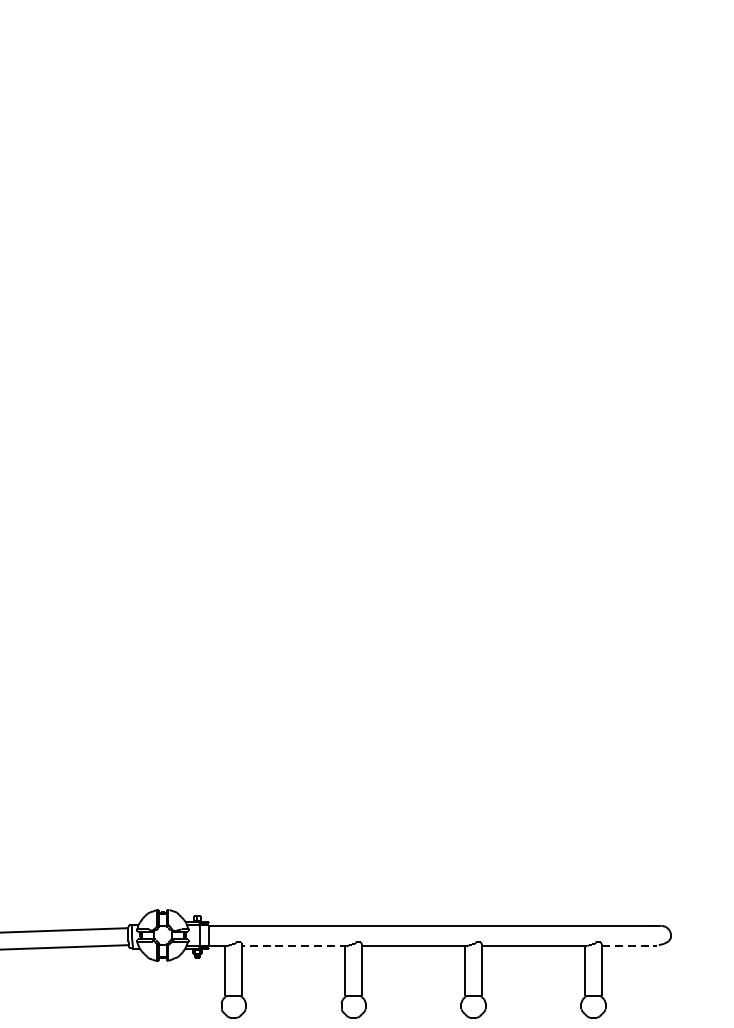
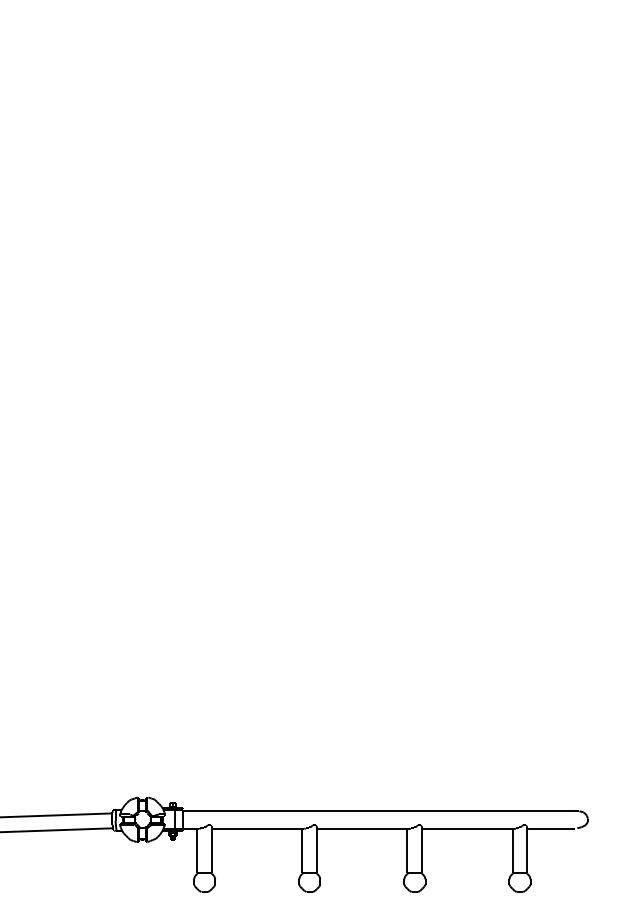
line: (293, 946) -> (257, 829), dashed -> solid
line: (629, 946) -> (551, 829), dashed -> solid

